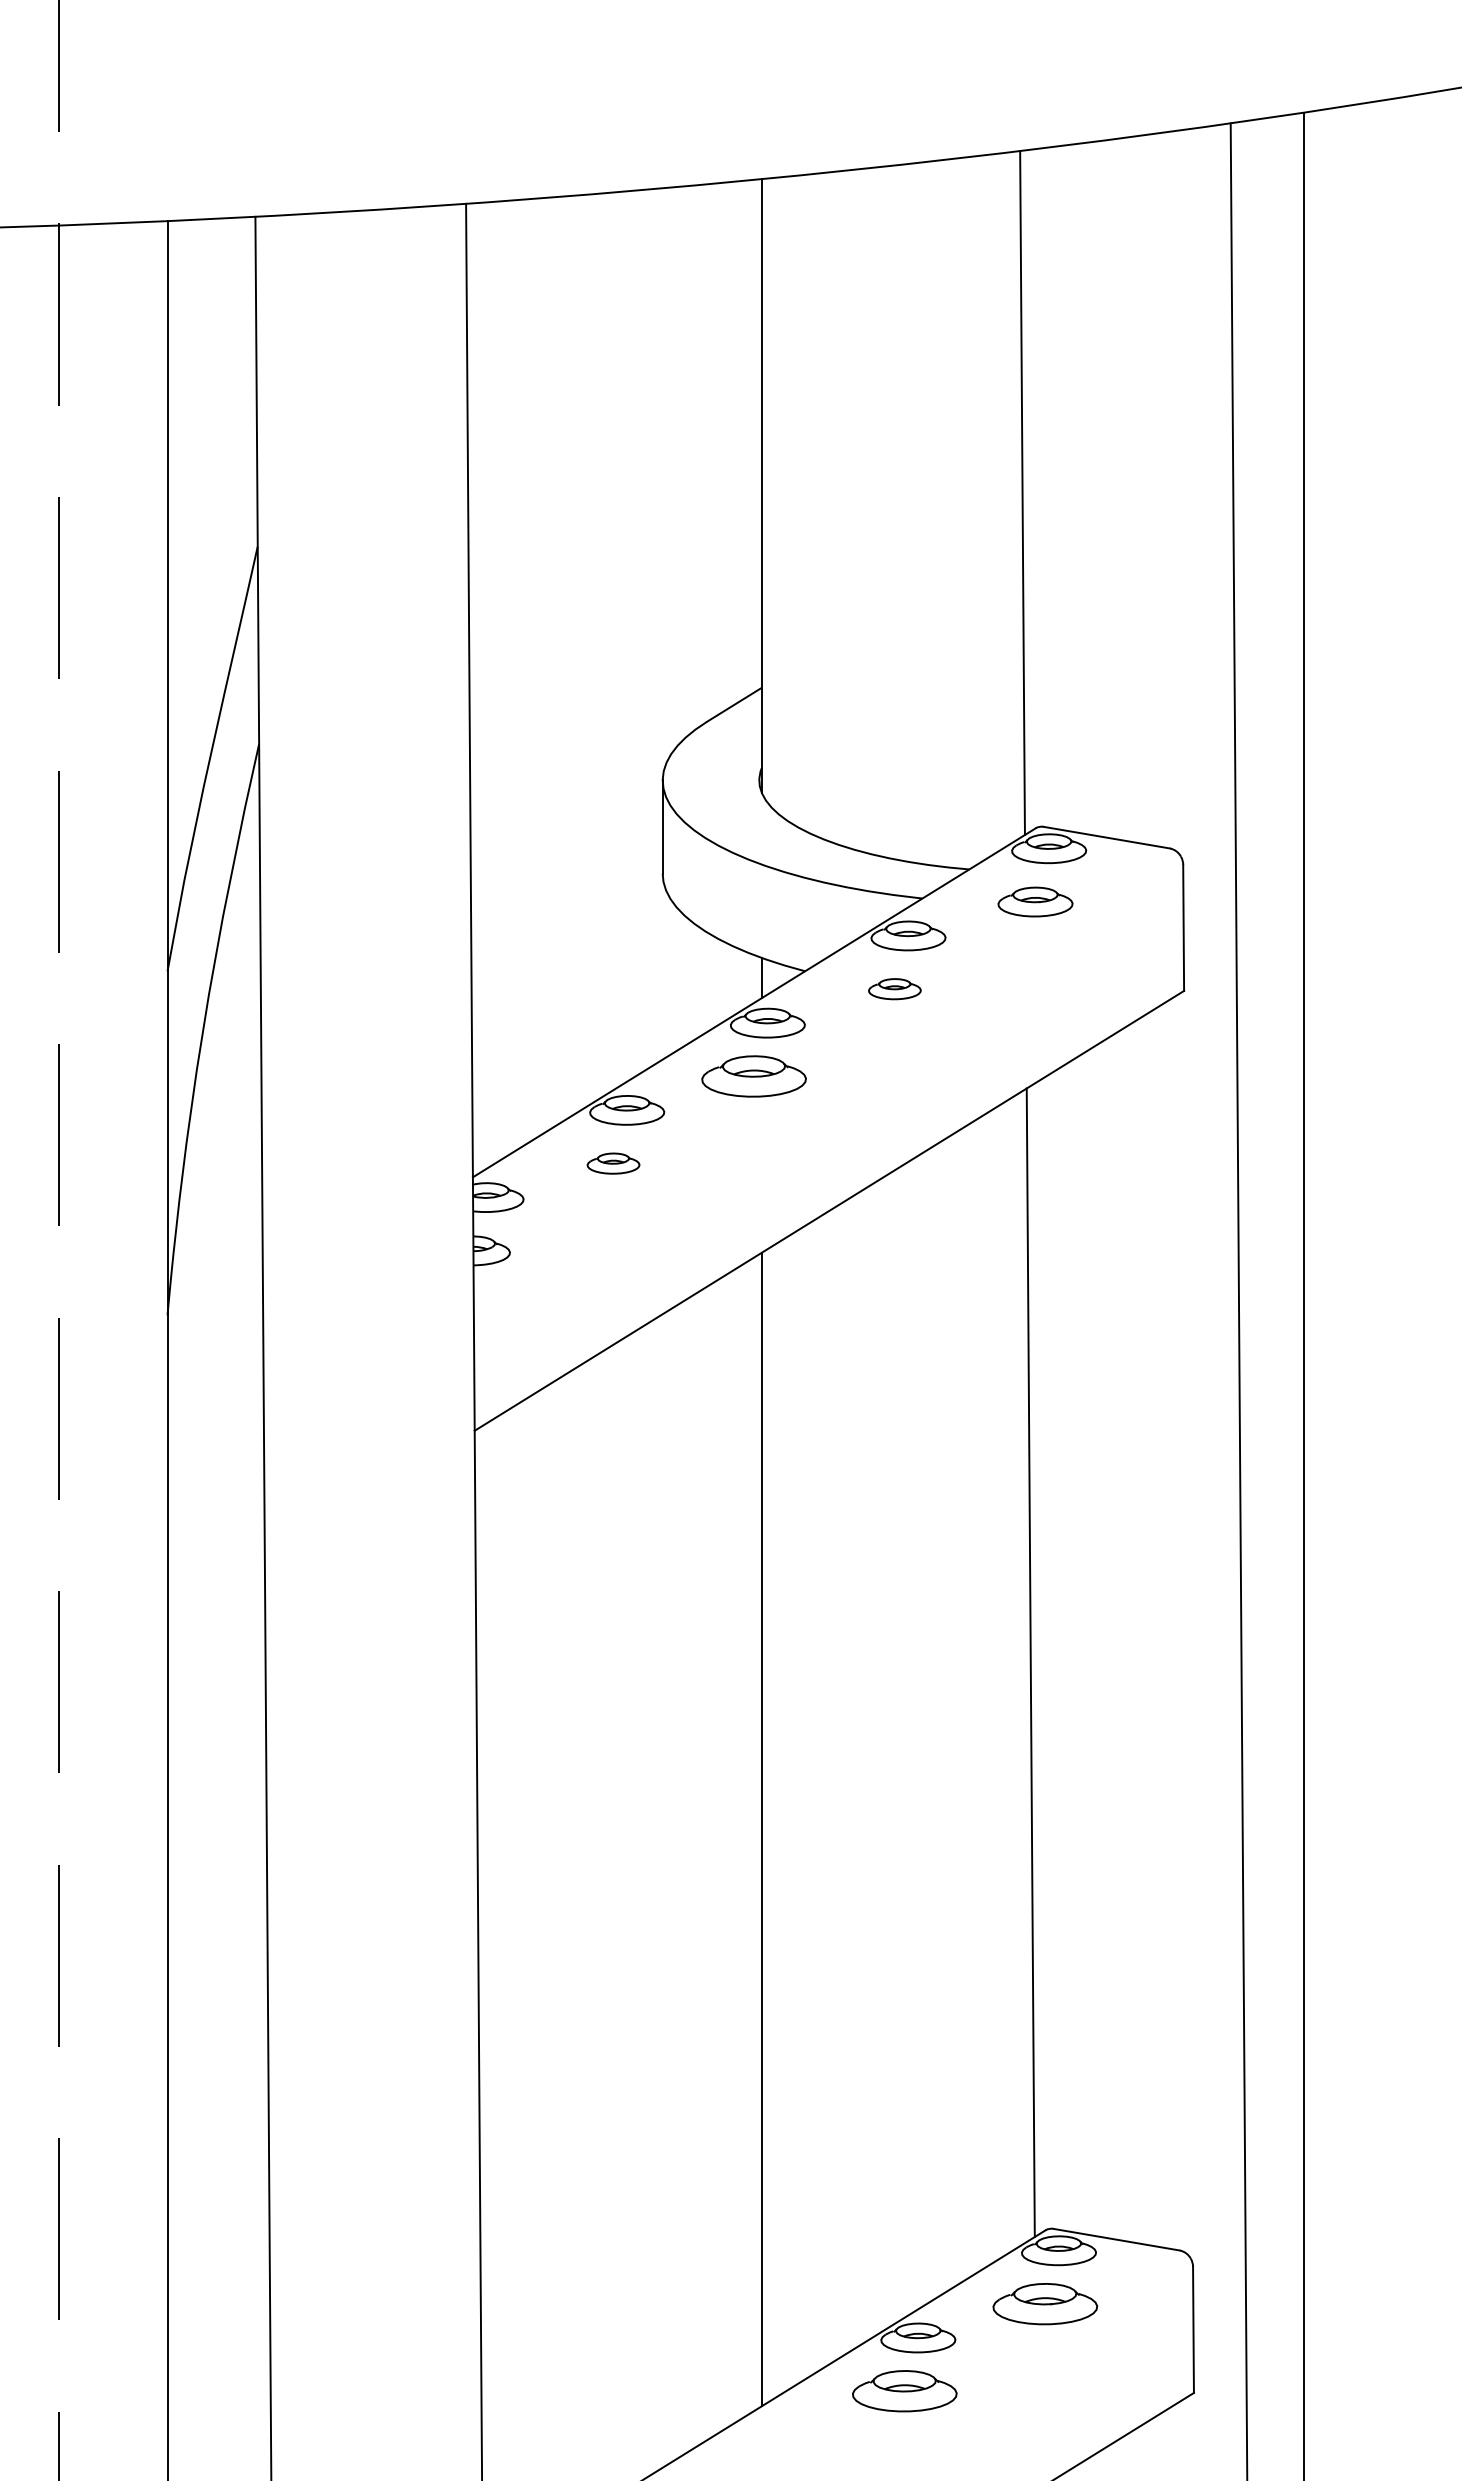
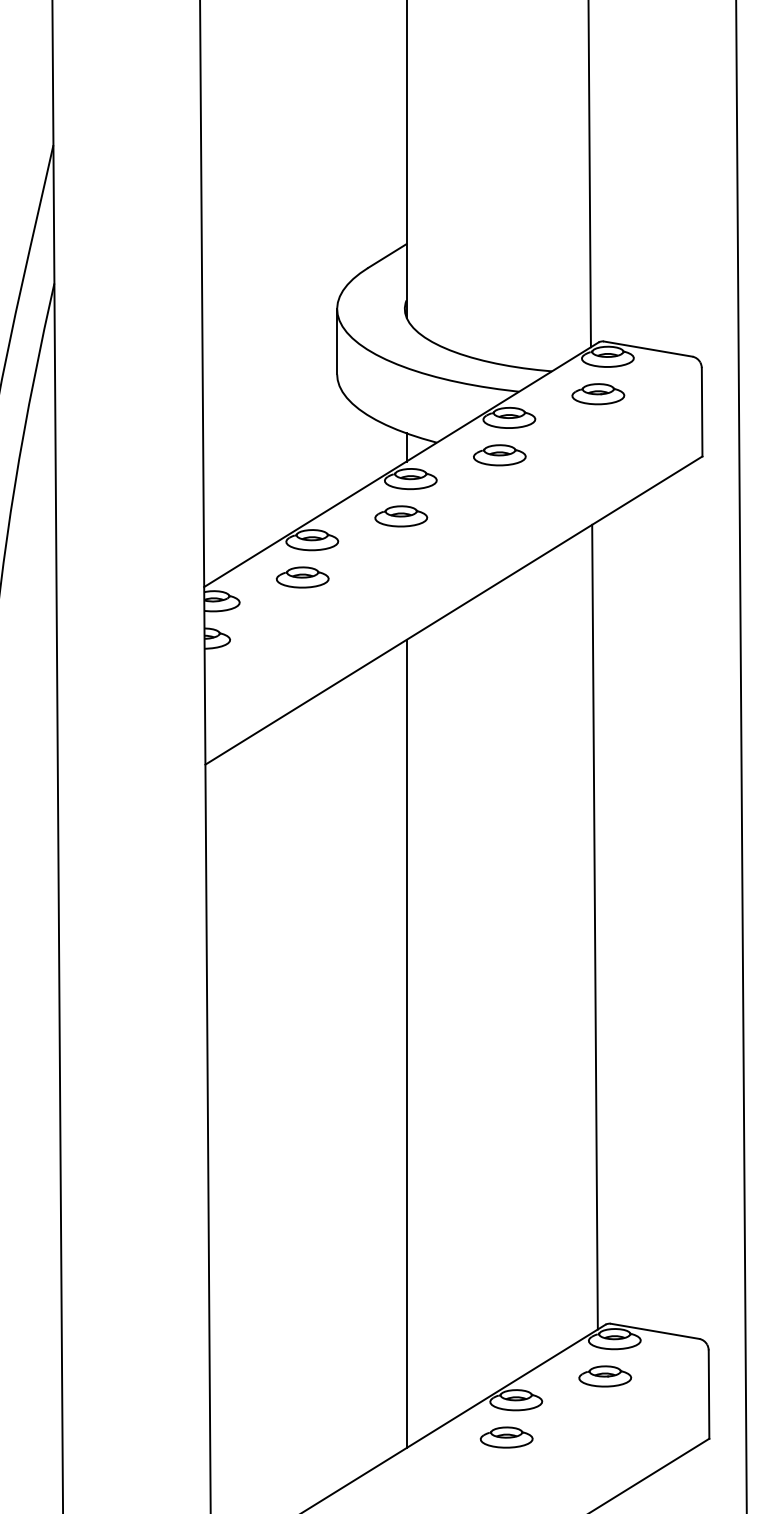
part: (894, 988) -> (499, 454), size x1.43
part: (754, 1076) -> (401, 516), size x0.71
part: (613, 1163) -> (302, 577), size x1.43
part: (1045, 2303) -> (605, 1376), size x0.71
part: (904, 2391) -> (506, 1437), size x0.71

